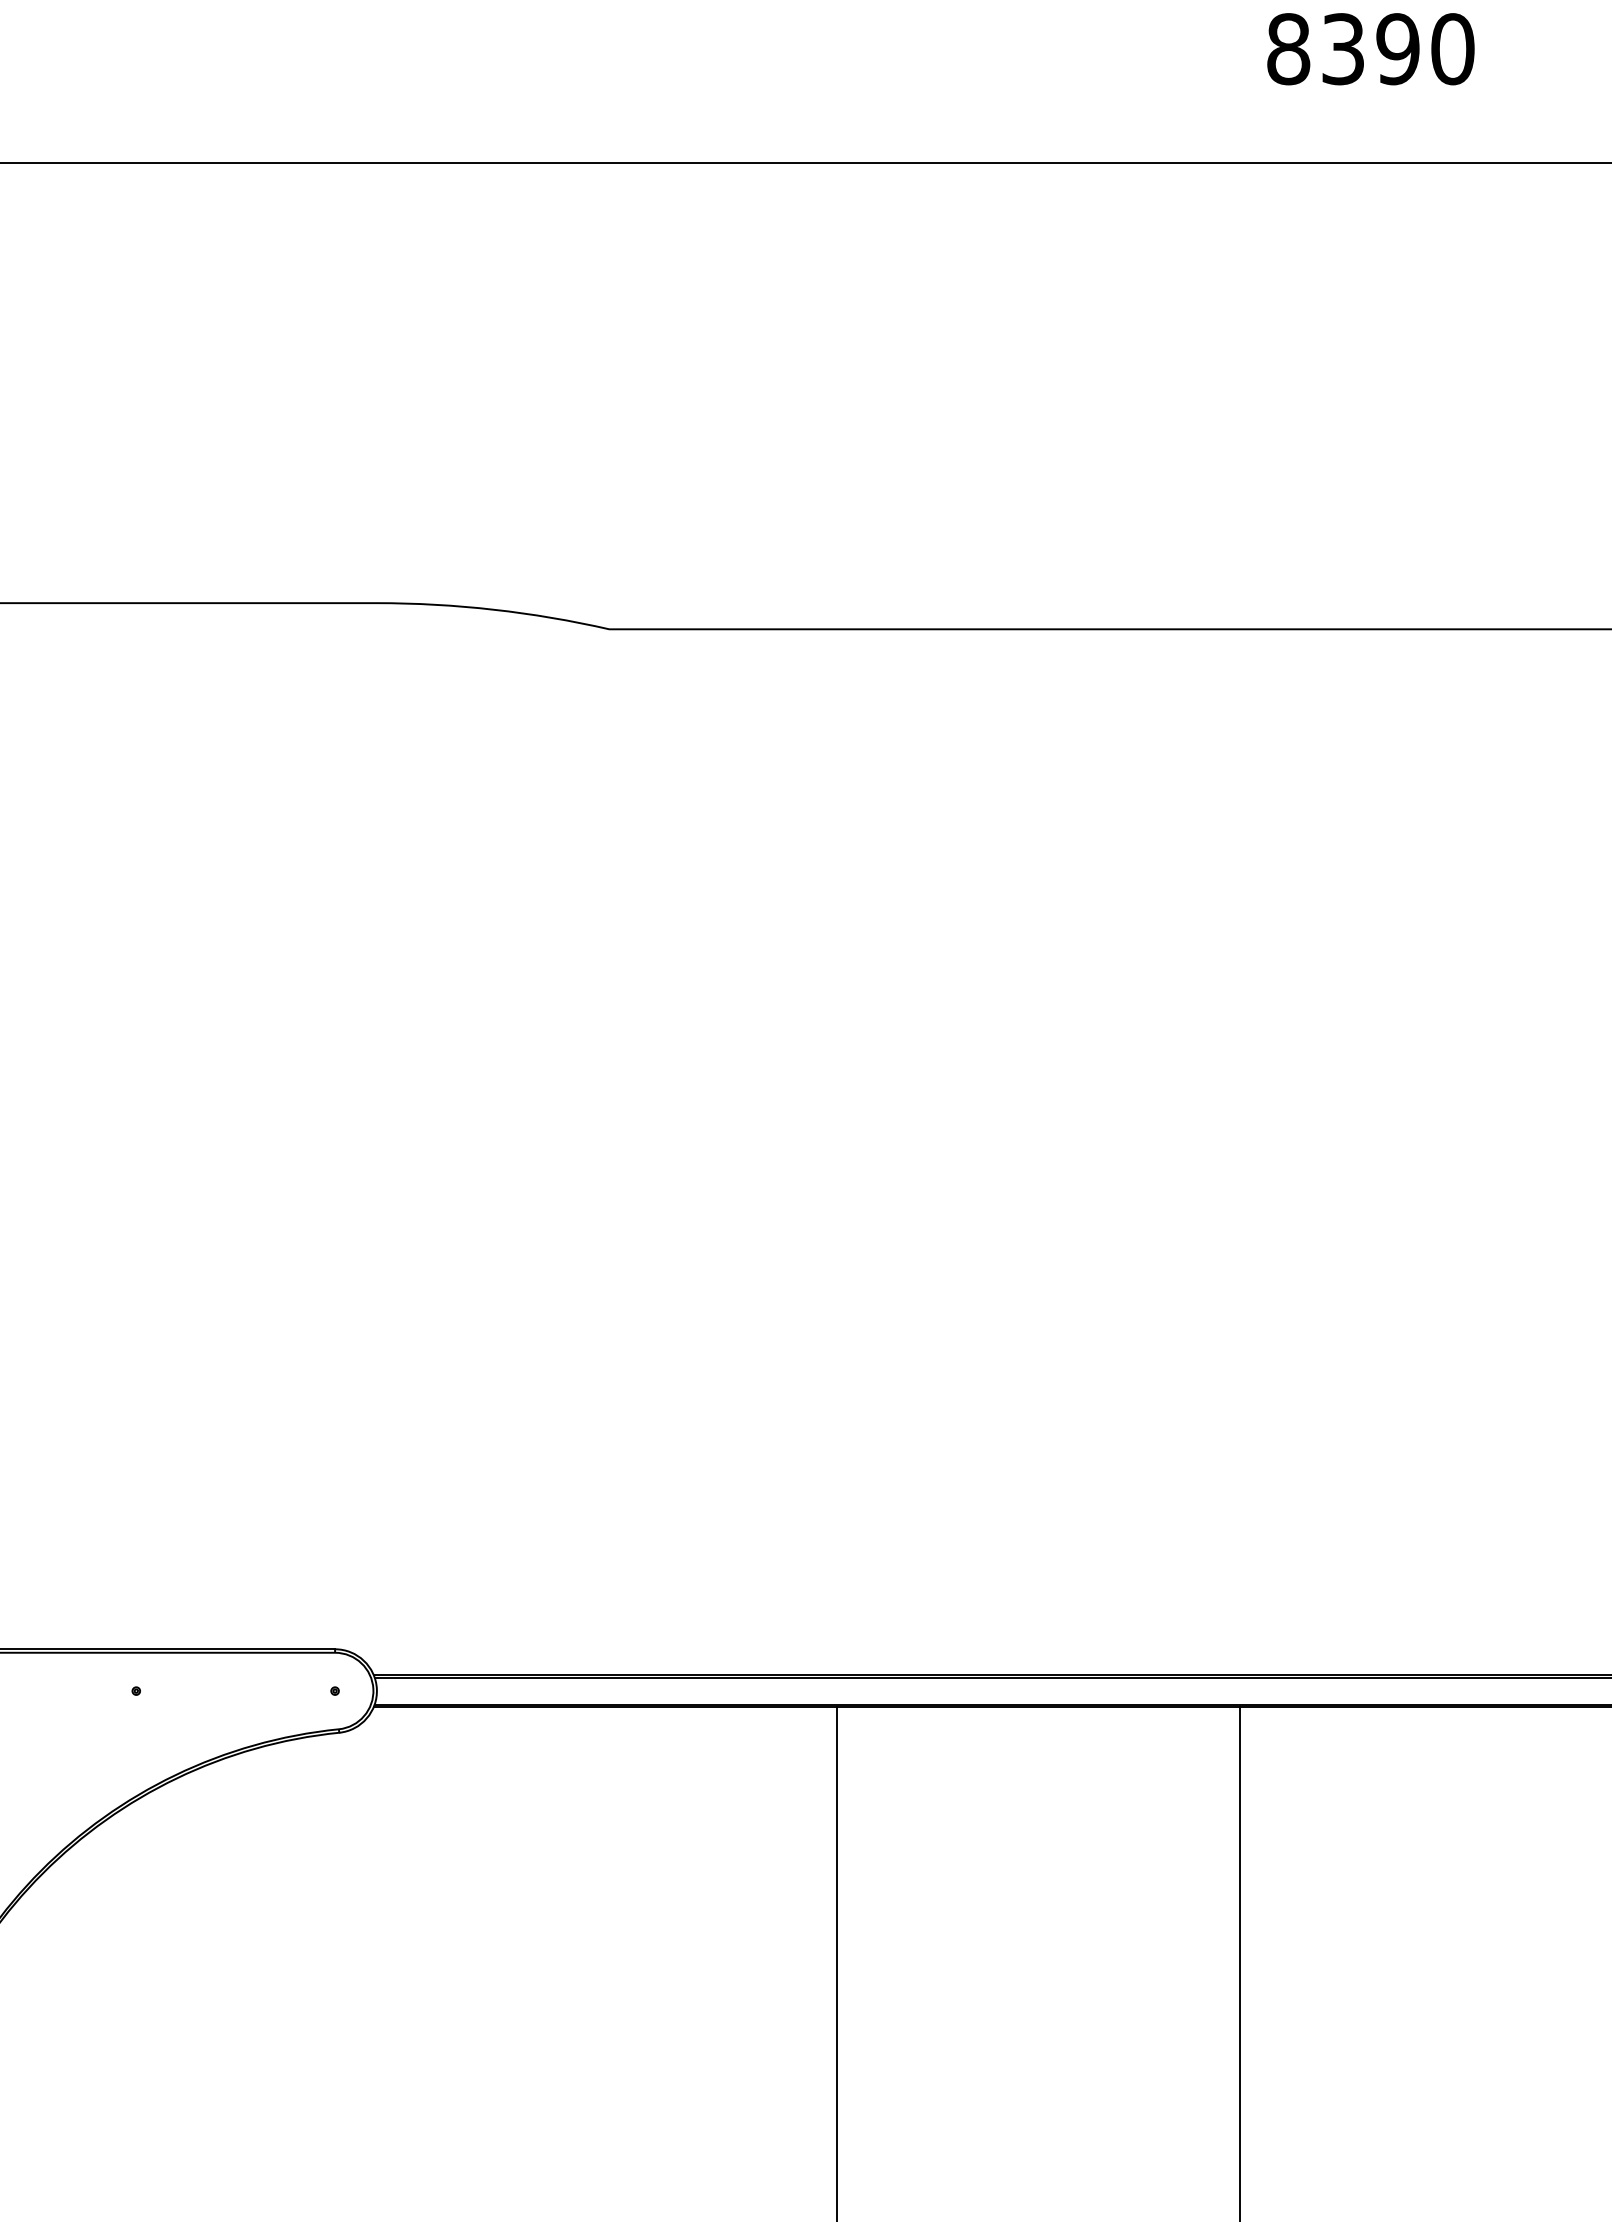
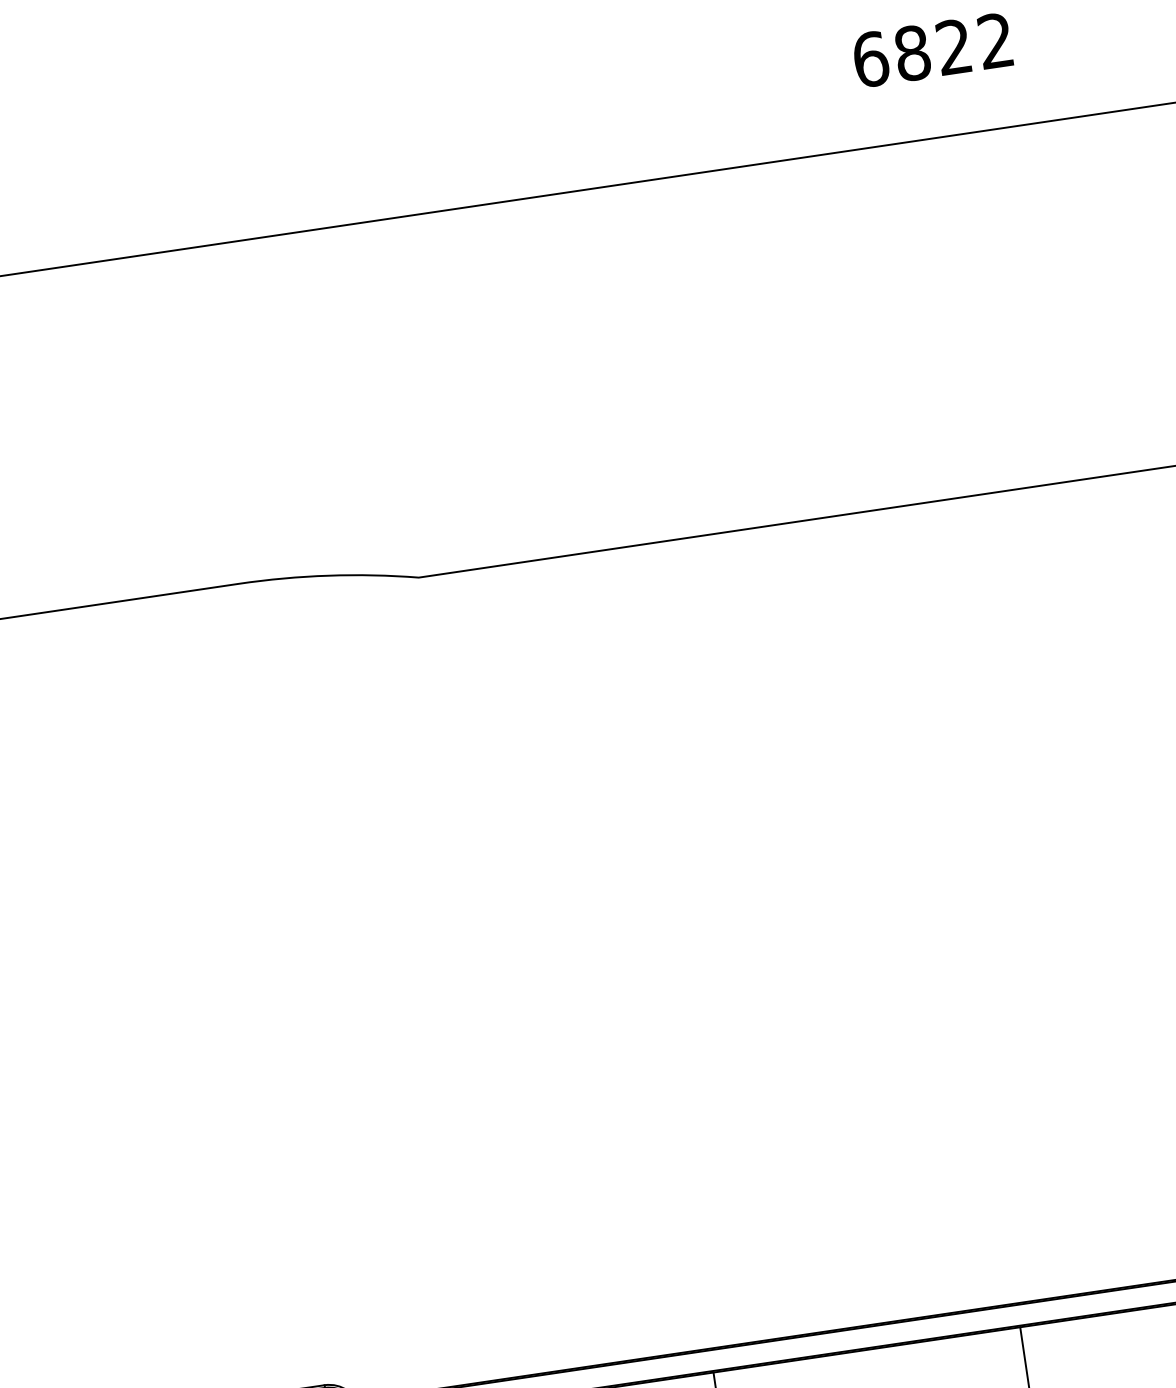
text: (1370, 49) -> (933, 50), 8390 -> 6822

